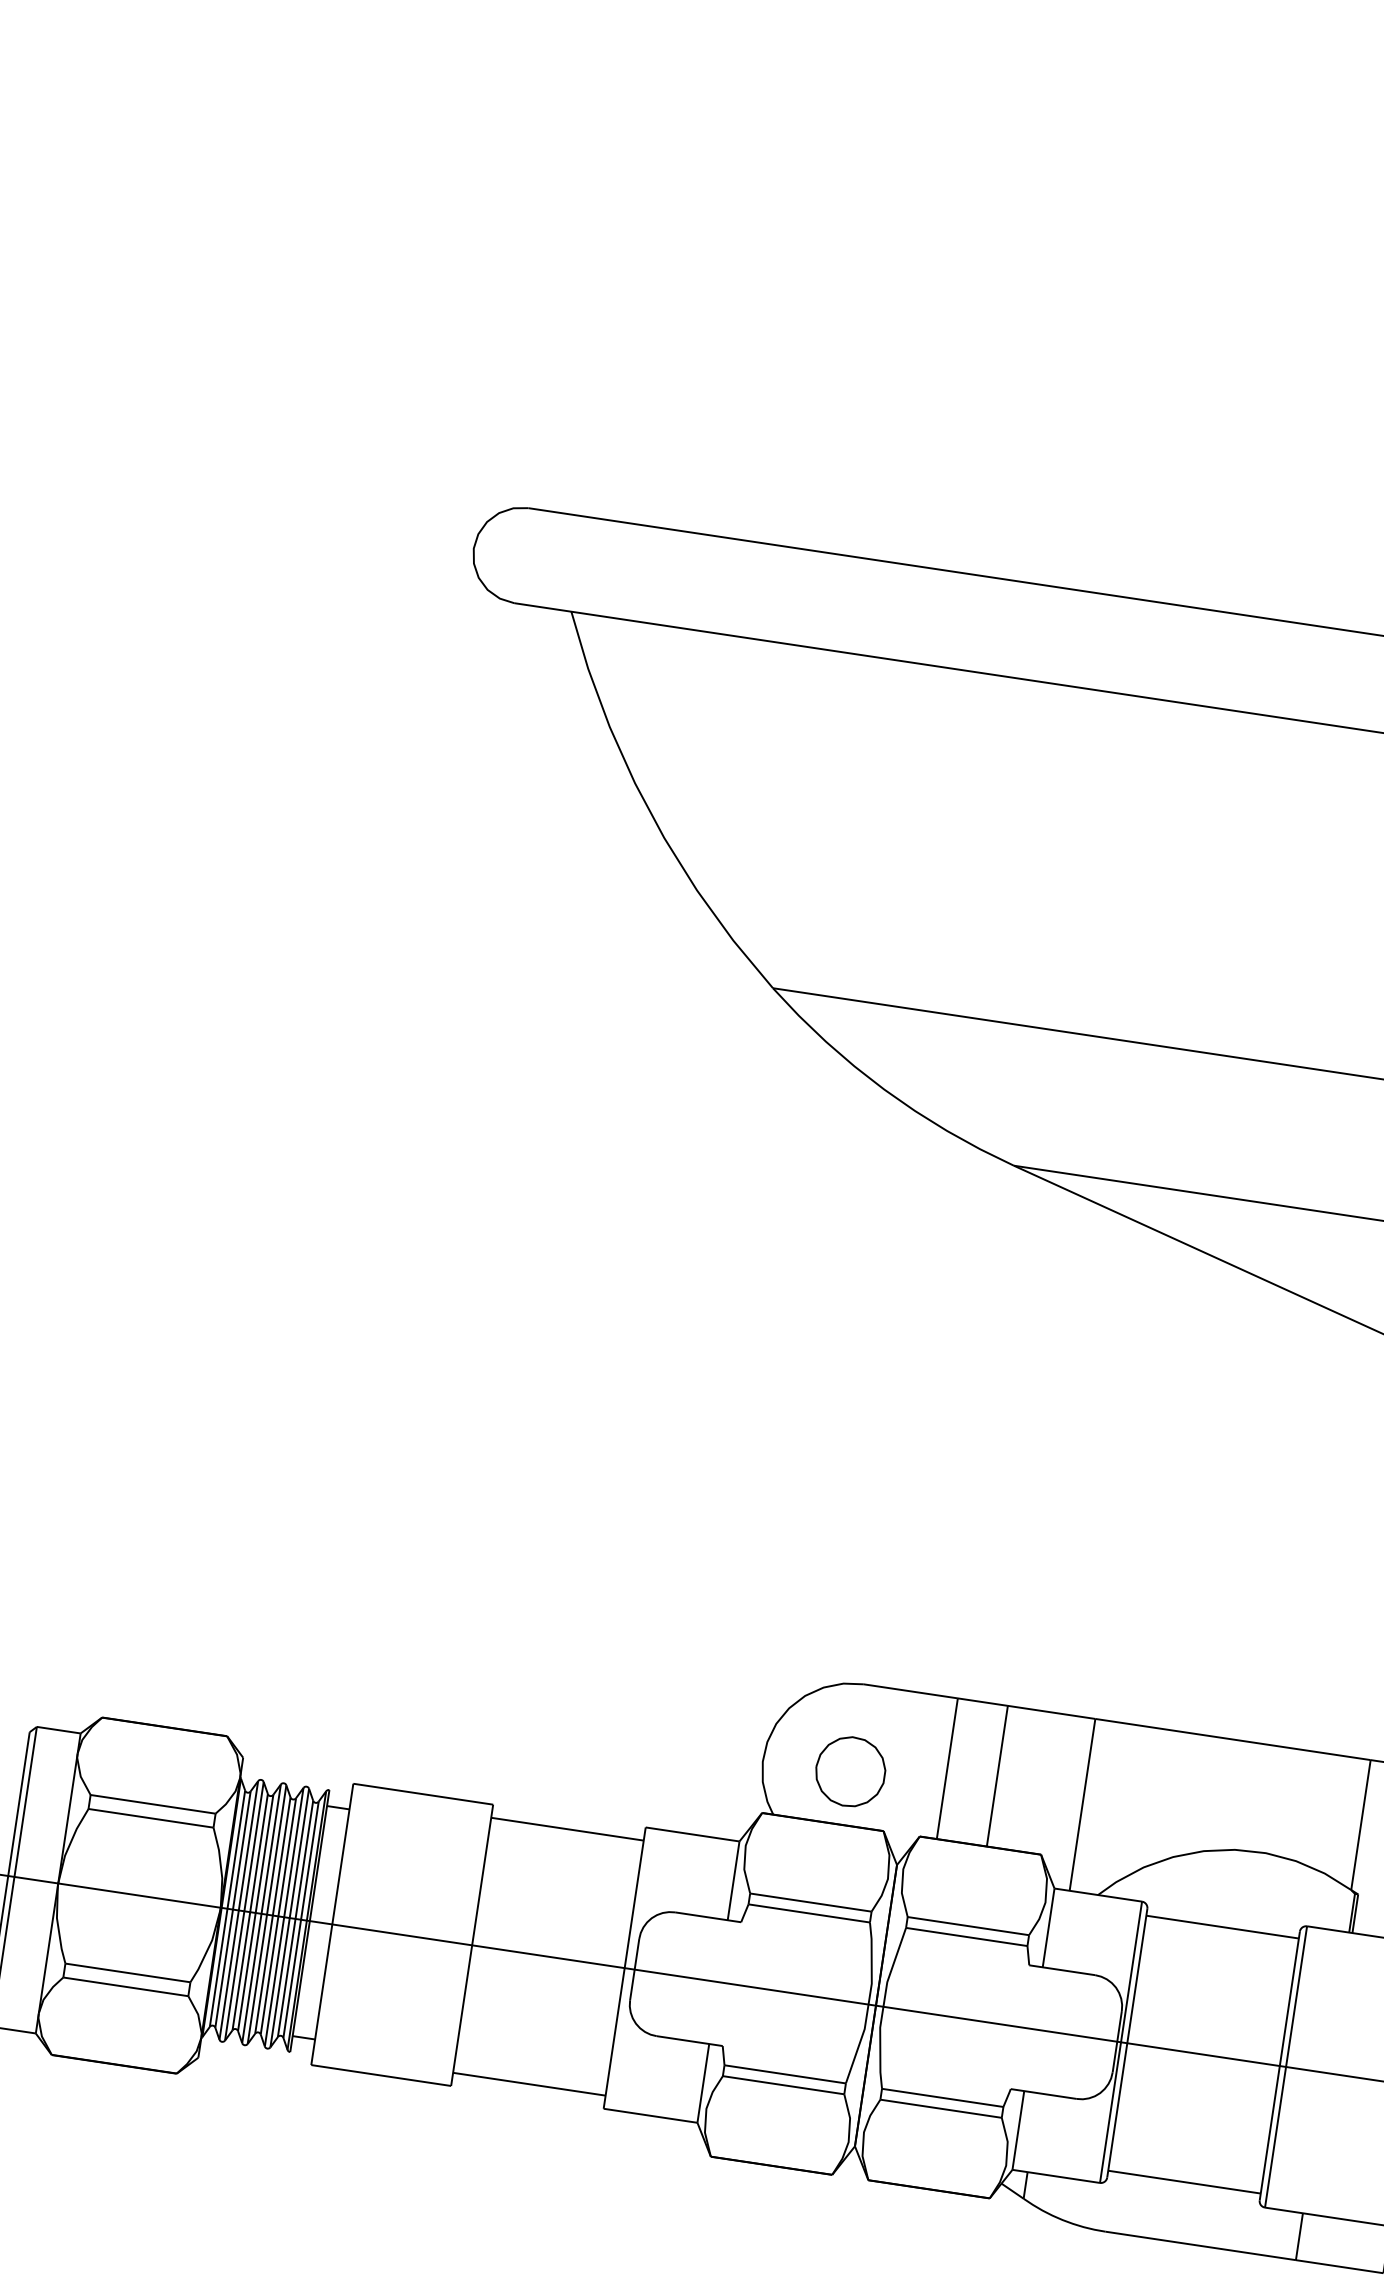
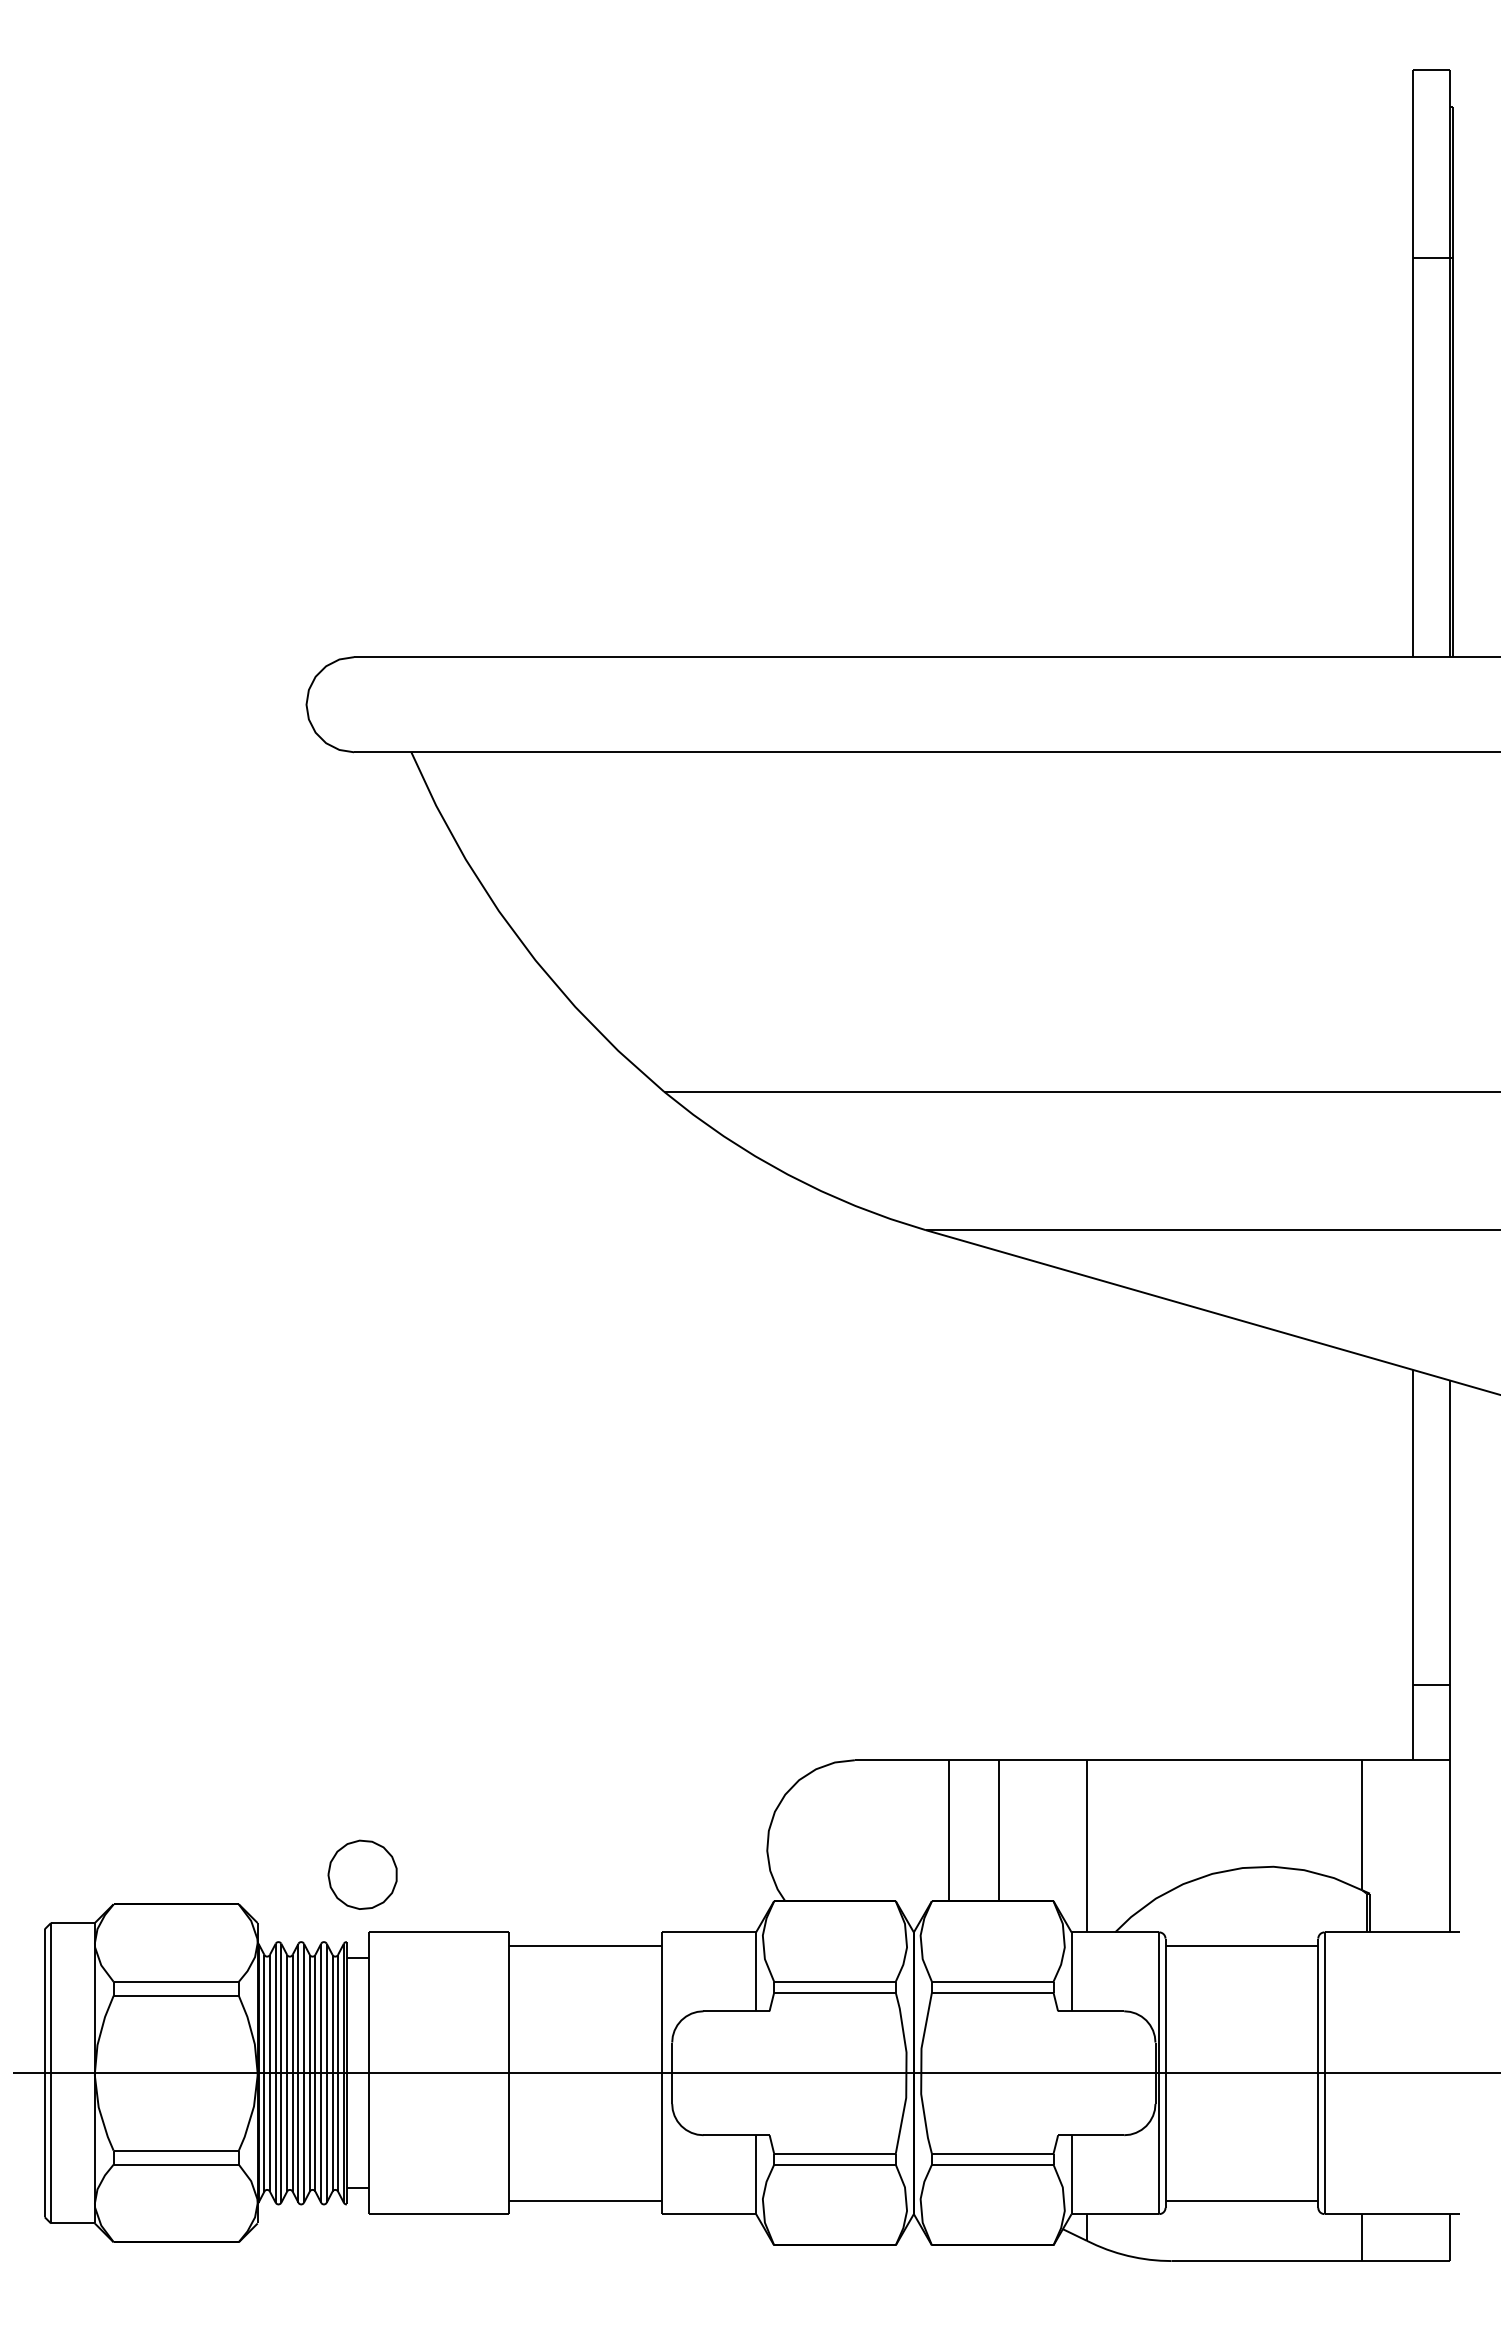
part: (850, 1771) -> (362, 1874), moved

